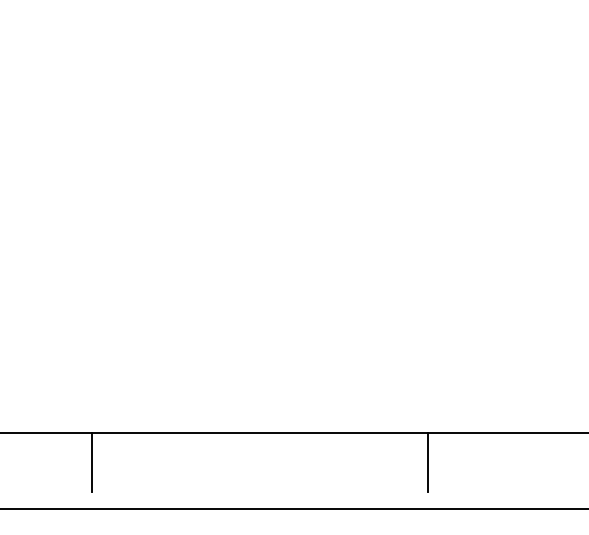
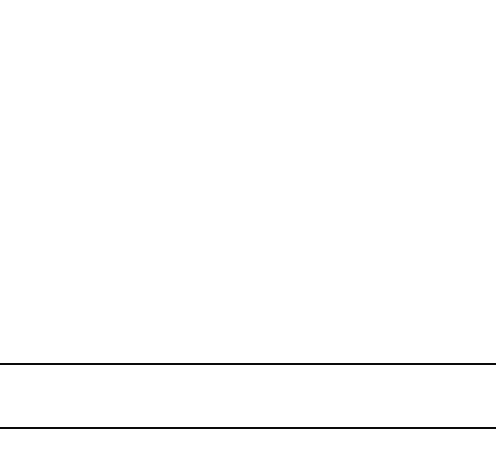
line: (91, 462) -> (77, 389), removed
line: (428, 462) -> (360, 389), removed

